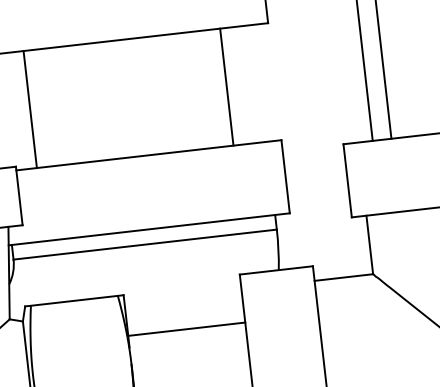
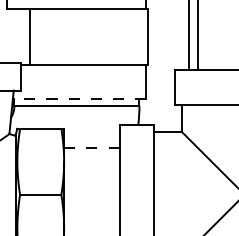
line: (226, 86) -> (147, 36), moved
line: (148, 229) -> (79, 99), solid -> dashed
line: (185, 330) -> (91, 148), solid -> dashed

